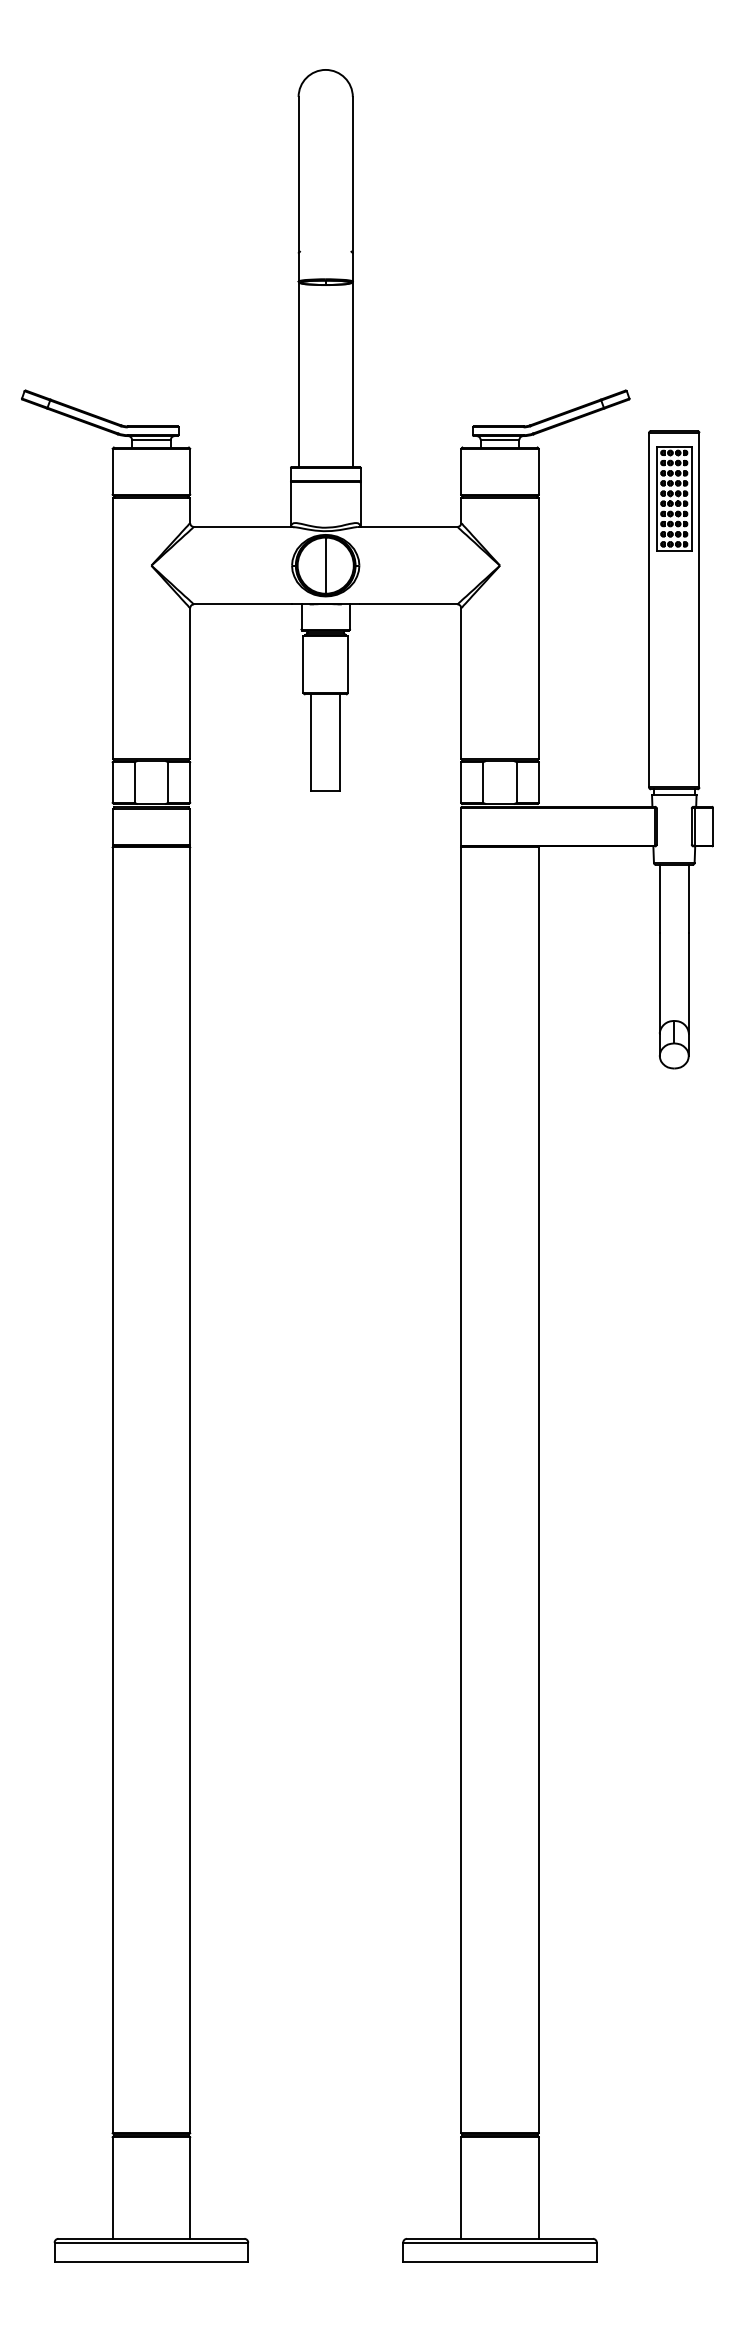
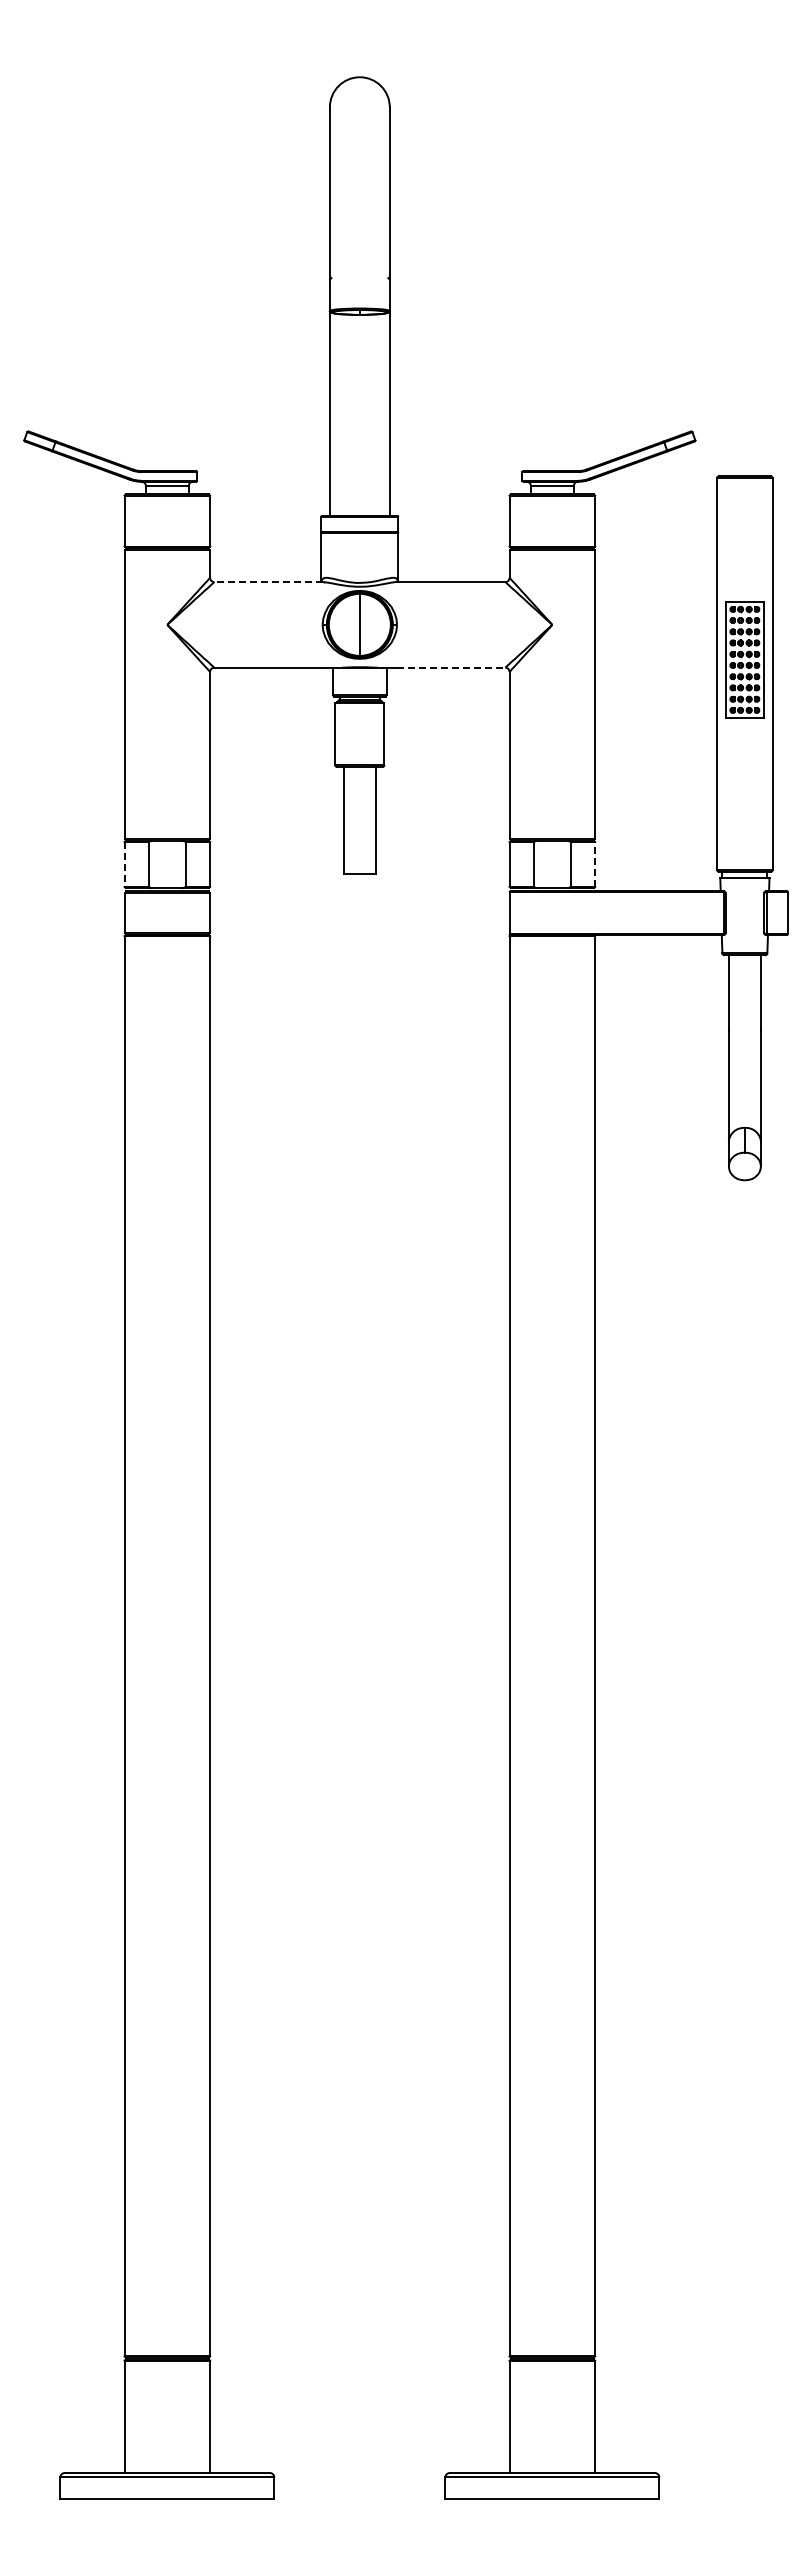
part: (673, 498) -> (744, 659), moved
line: (243, 527) -> (268, 582), solid -> dashed
line: (408, 604) -> (451, 667), solid -> dashed
line: (539, 781) -> (595, 863), solid -> dashed
line: (112, 782) -> (124, 864), solid -> dashed

